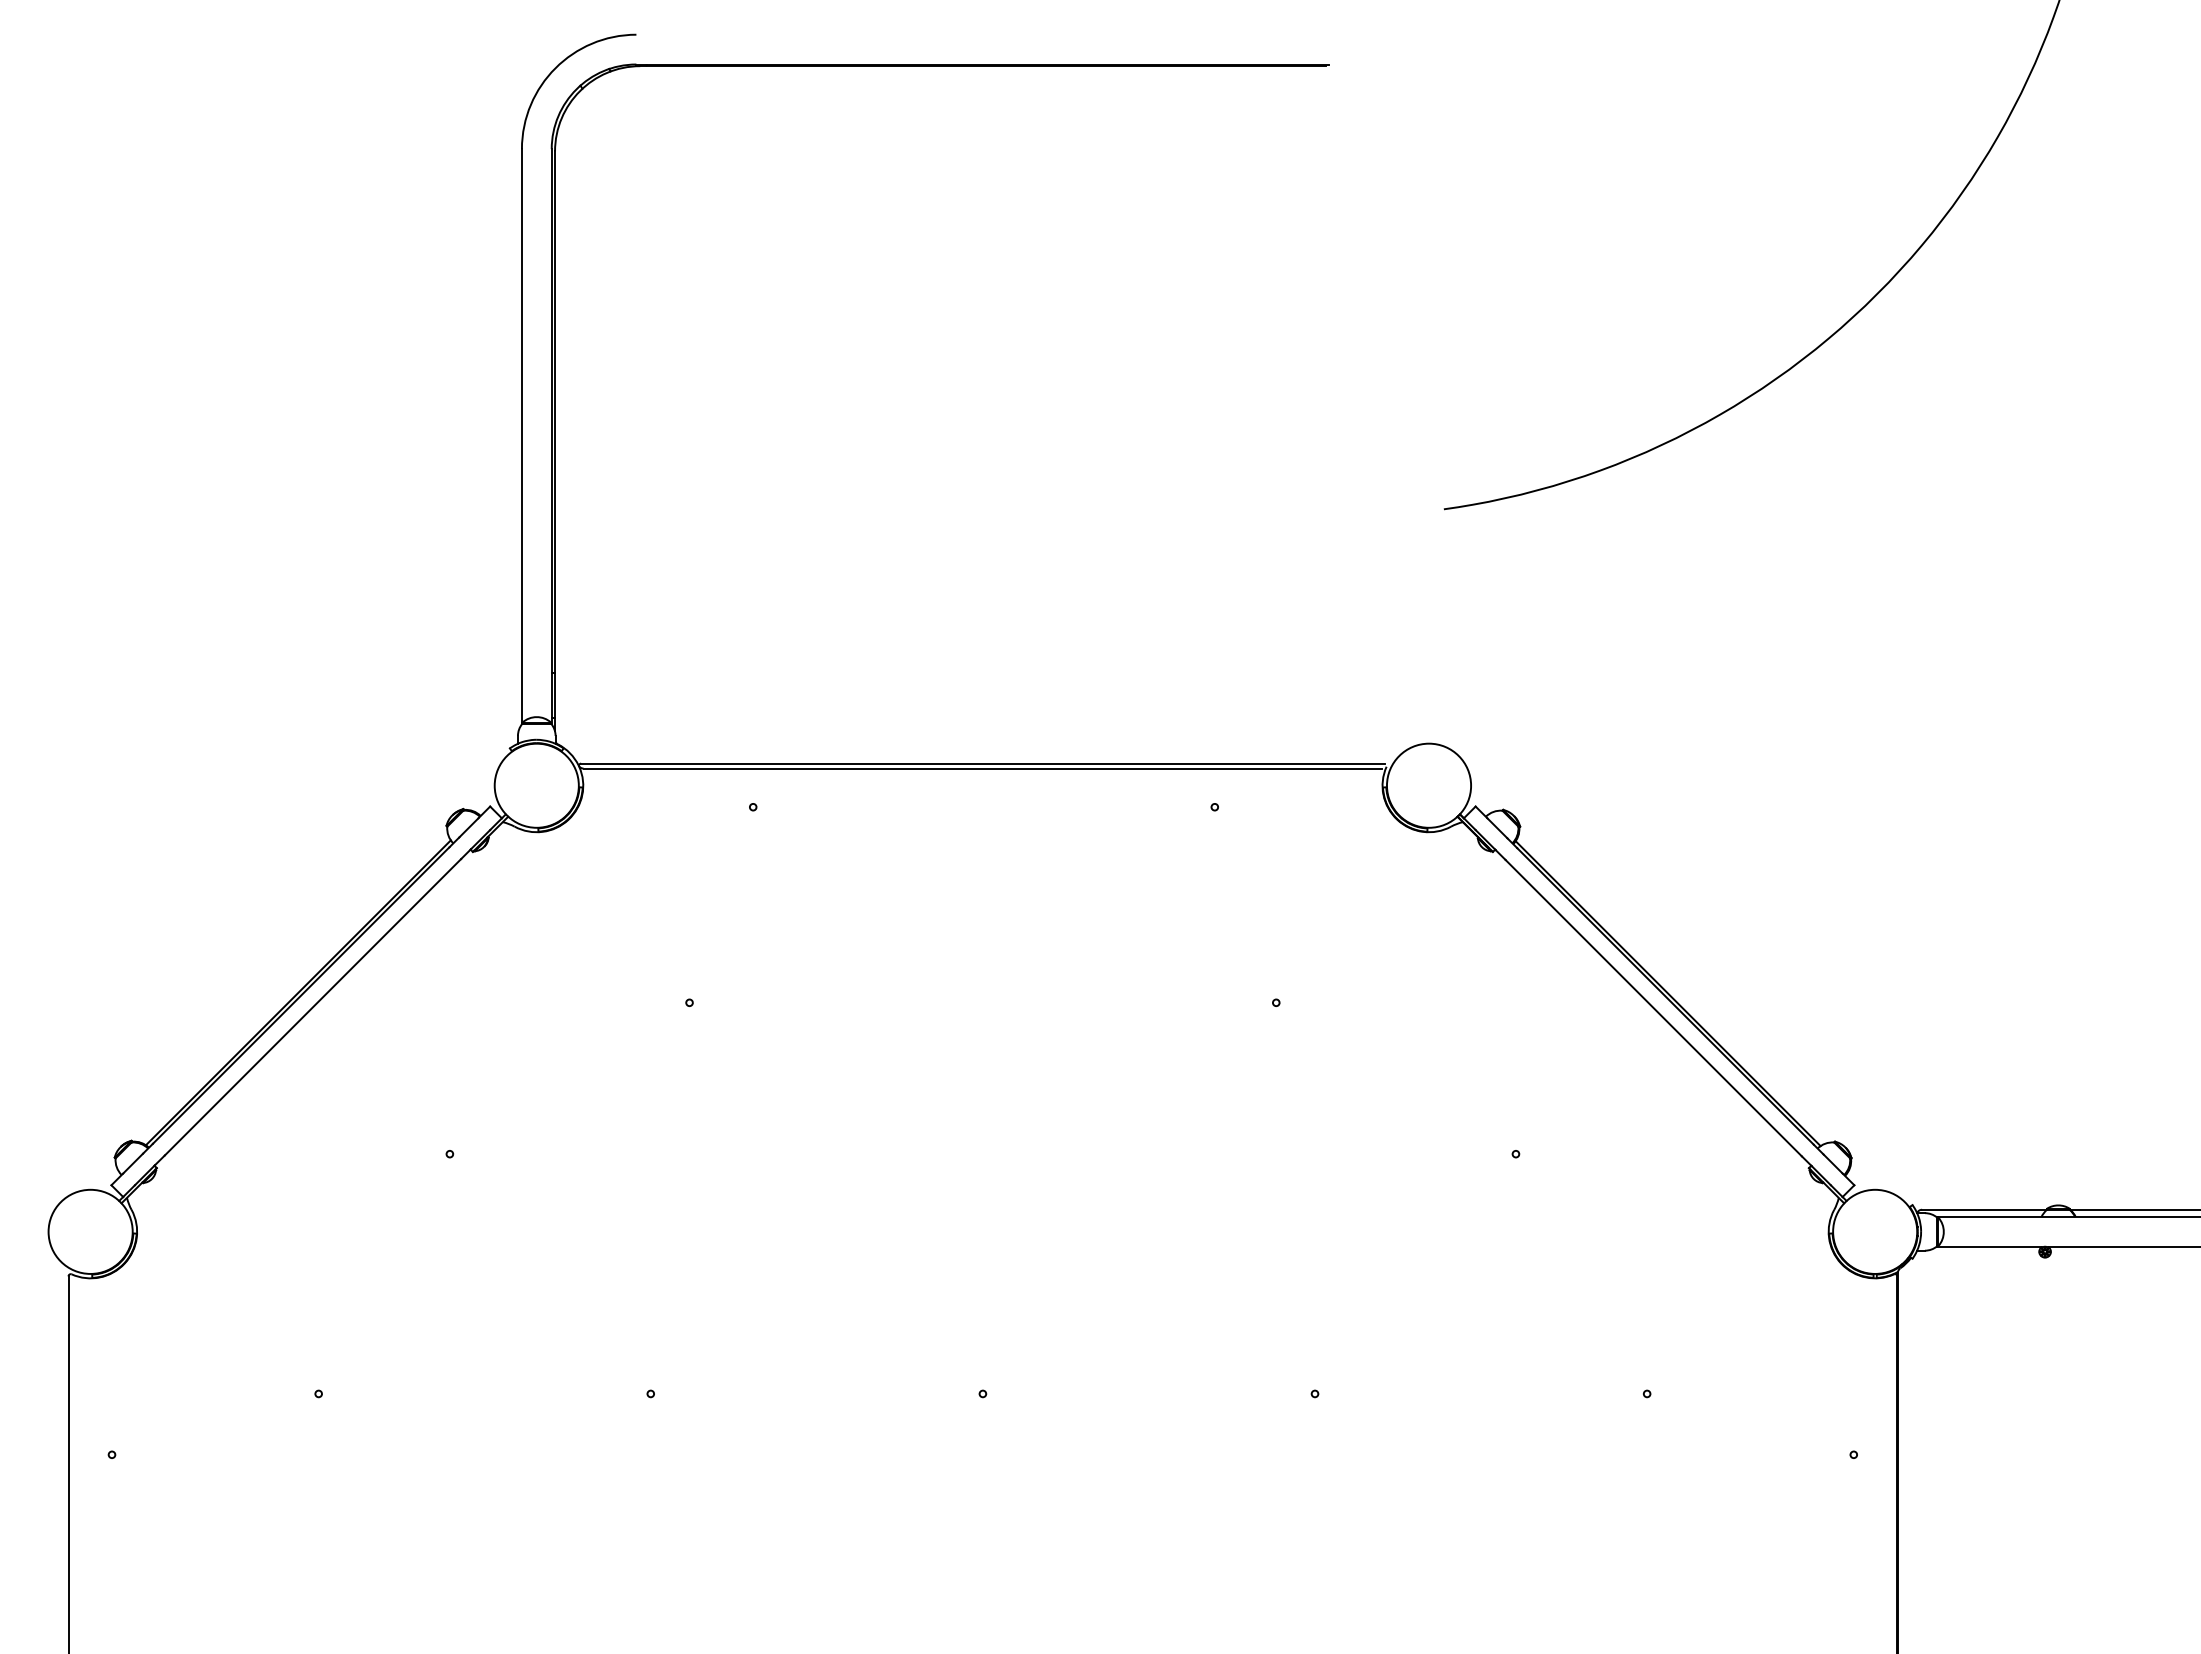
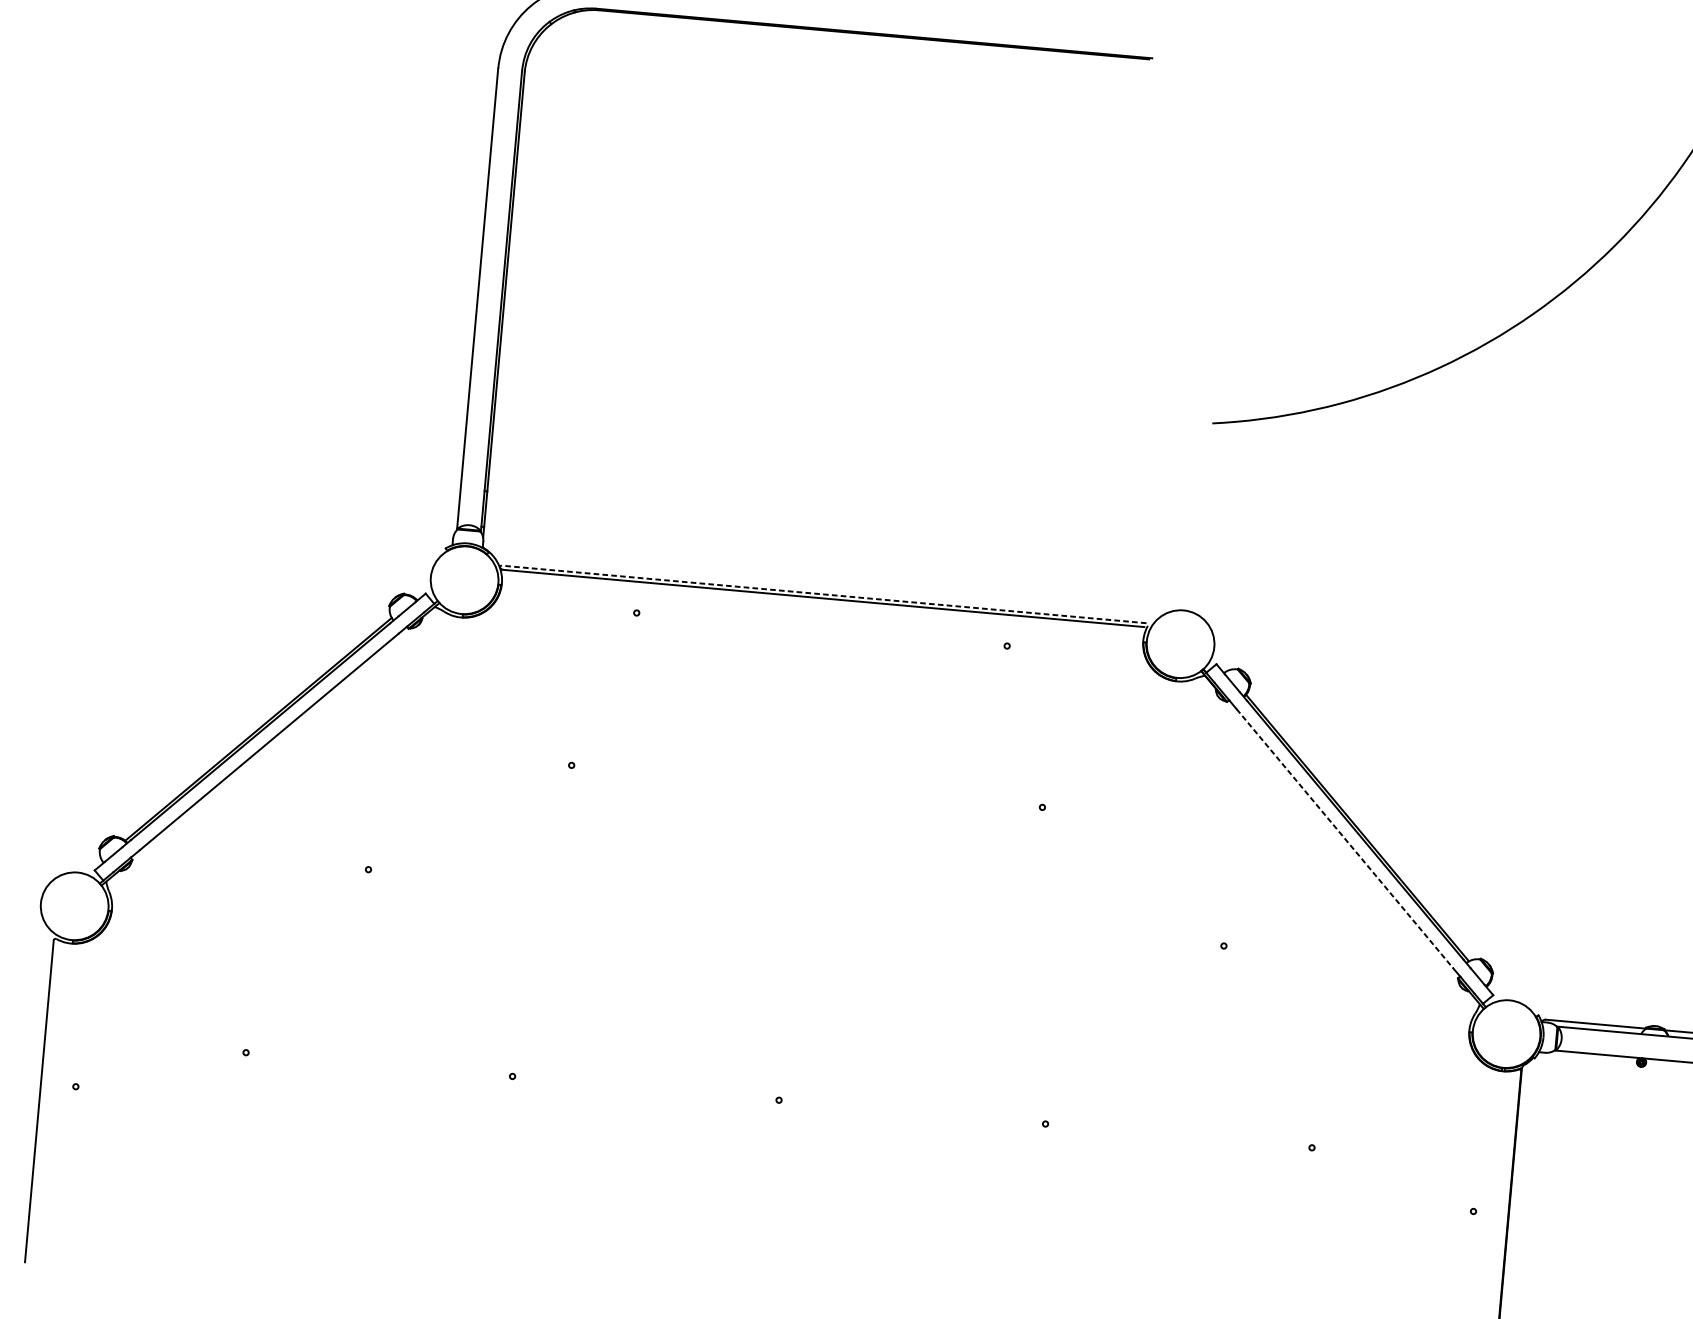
line: (982, 763) -> (823, 594), solid -> dashed
line: (1653, 1008) -> (1344, 838), solid -> dashed

